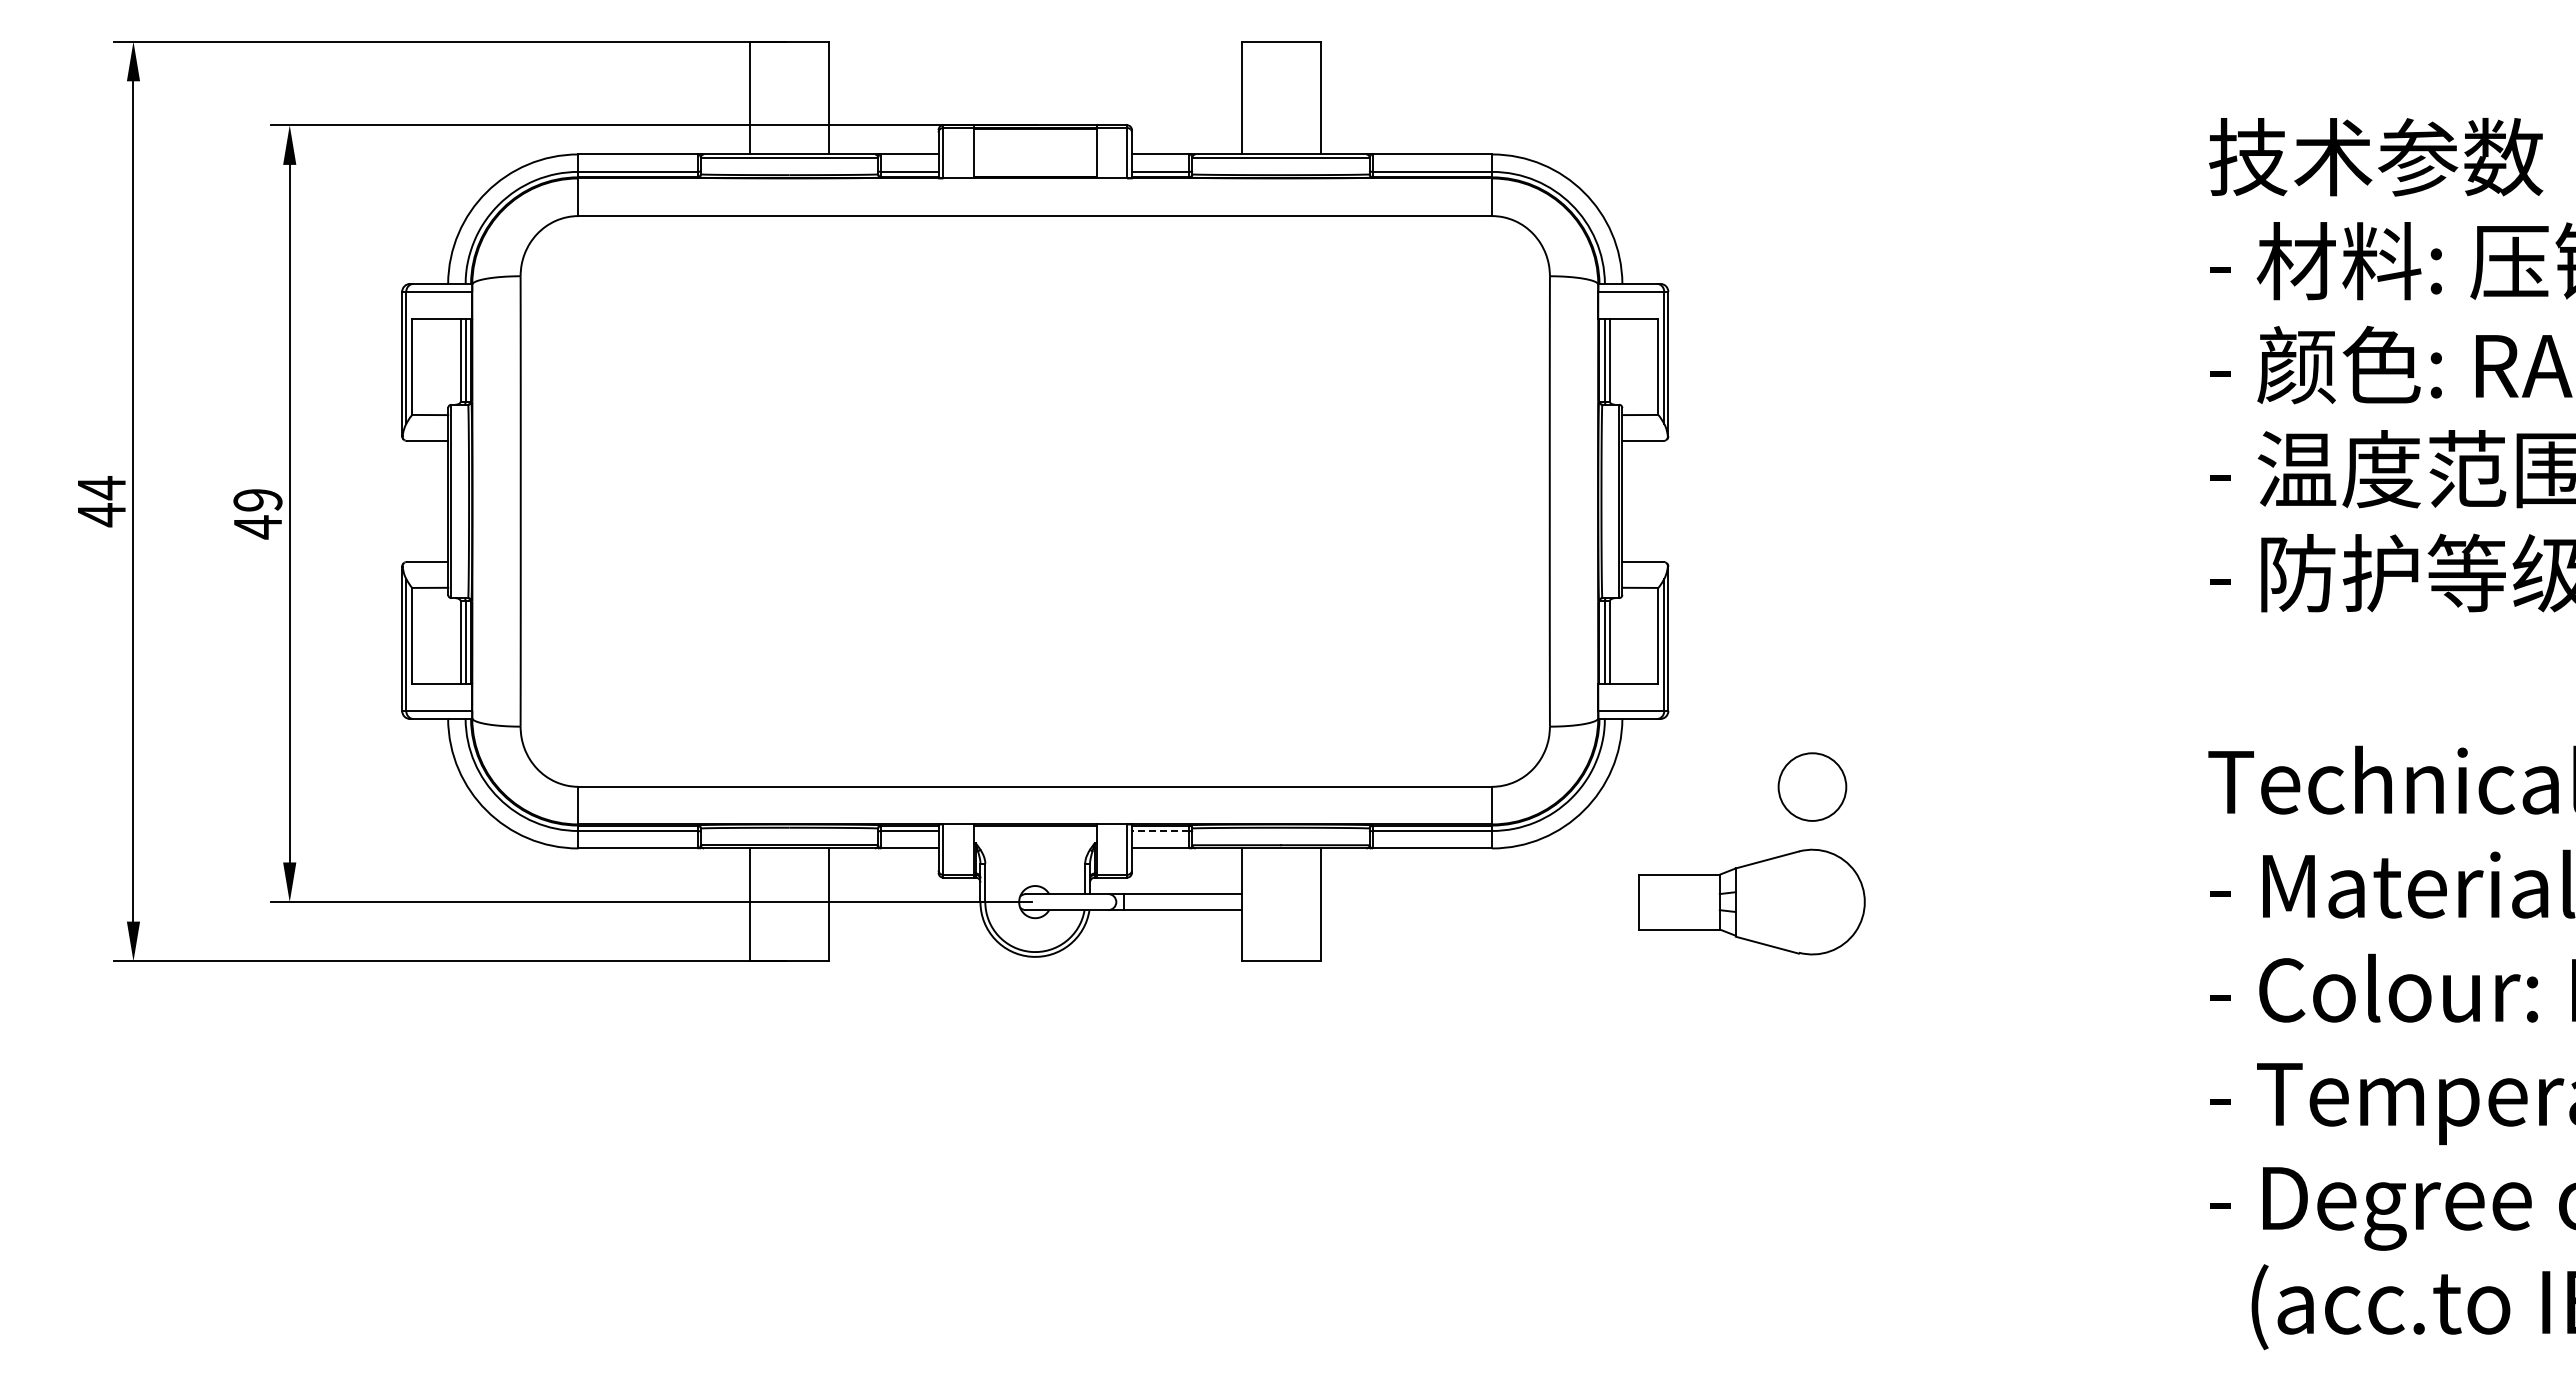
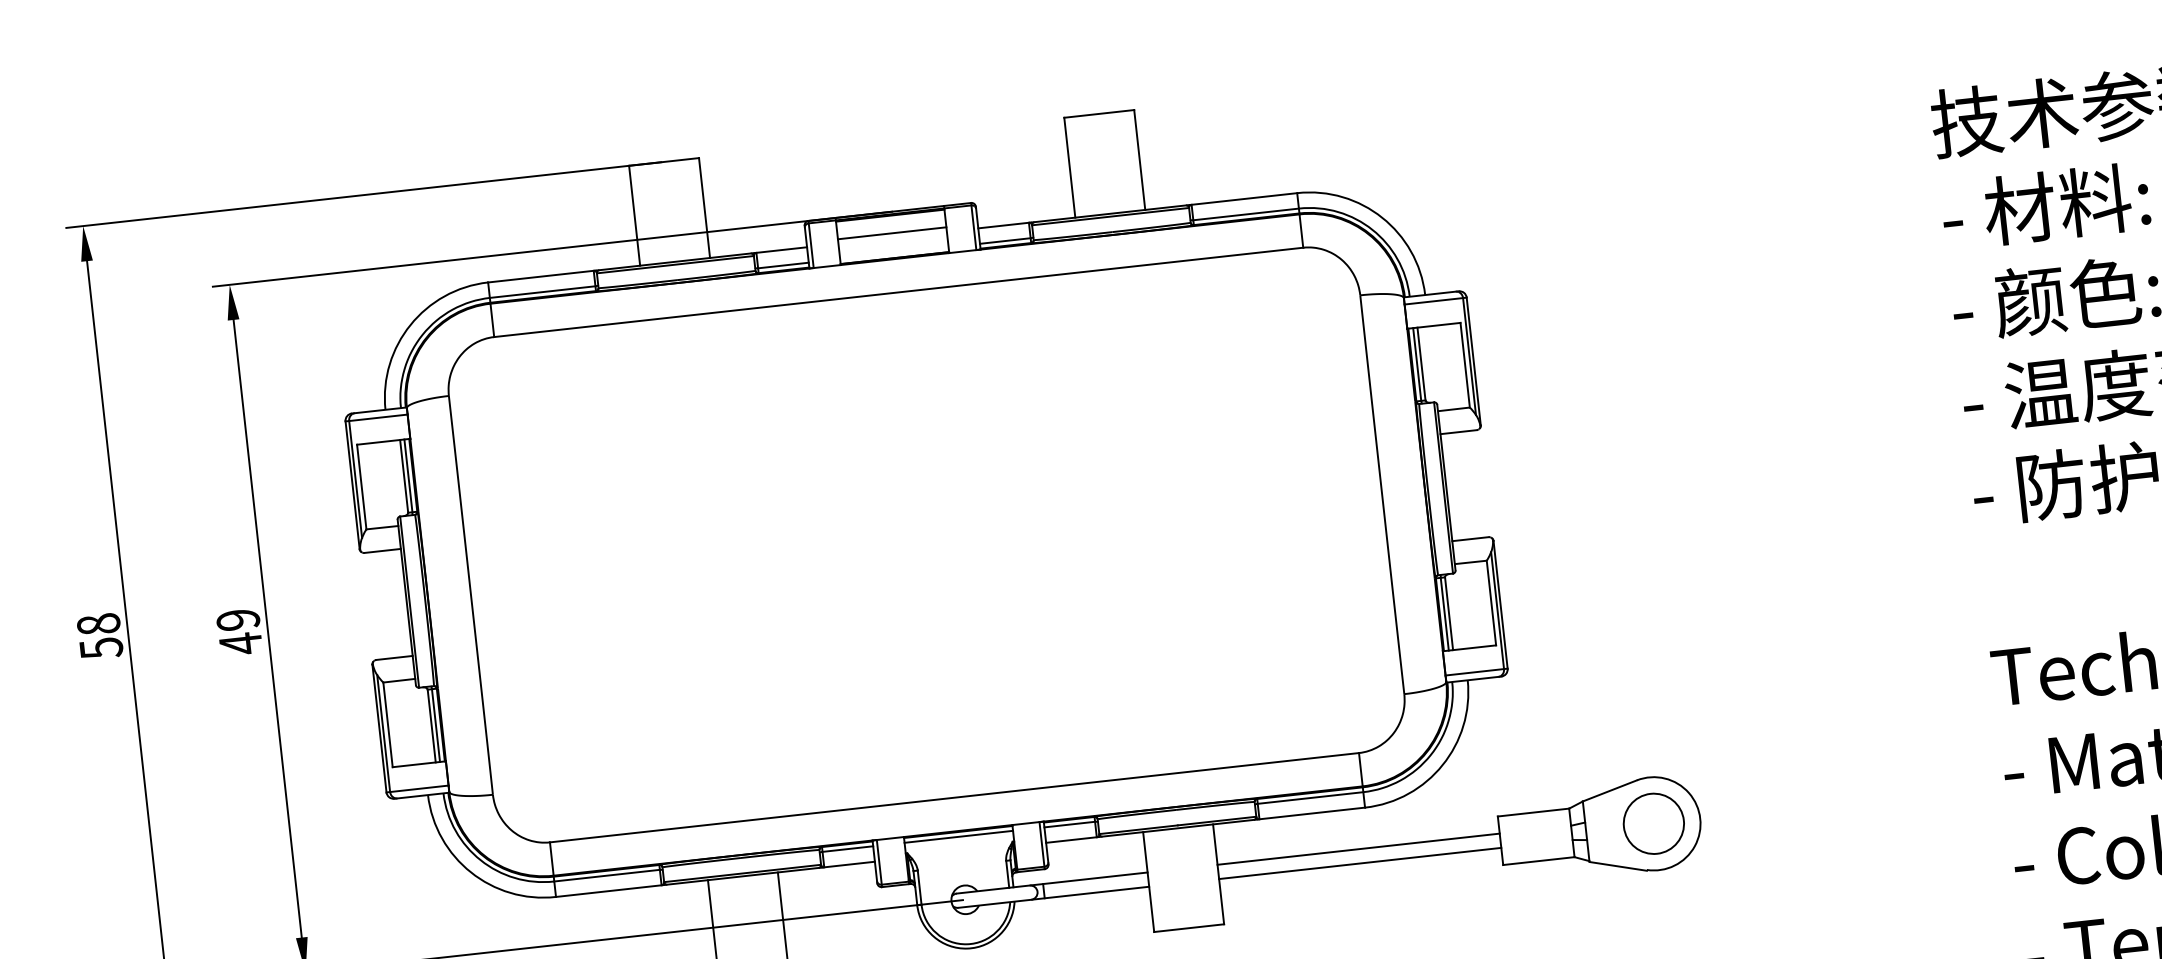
line: (1035, 149) -> (892, 233), added
text: (101, 501) -> (99, 636), 44 -> 58
circle: (1812, 786) -> (1653, 823), moved
line: (1035, 831) -> (959, 837), added
line: (1160, 831) -> (1069, 825), dashed -> solid
line: (1479, 894) -> (1358, 849), added
line: (1479, 910) -> (1359, 863), added

